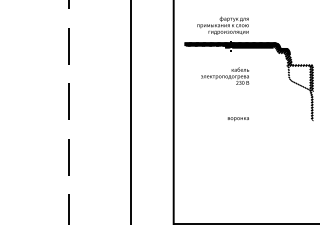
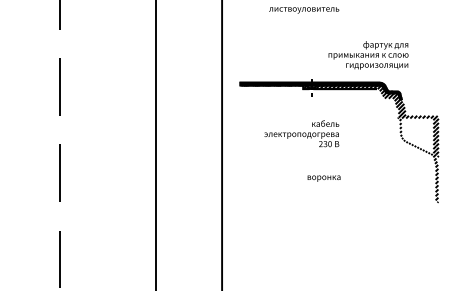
text: (222, 25) -> (367, 55), moved
text: (237, 119) -> (322, 179), moved

